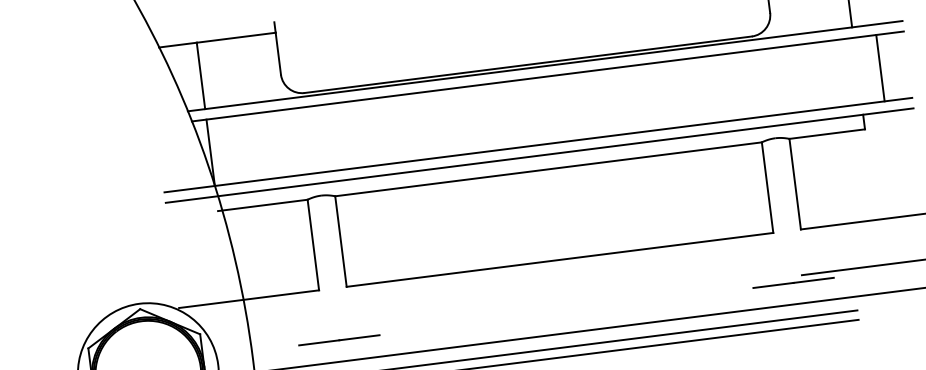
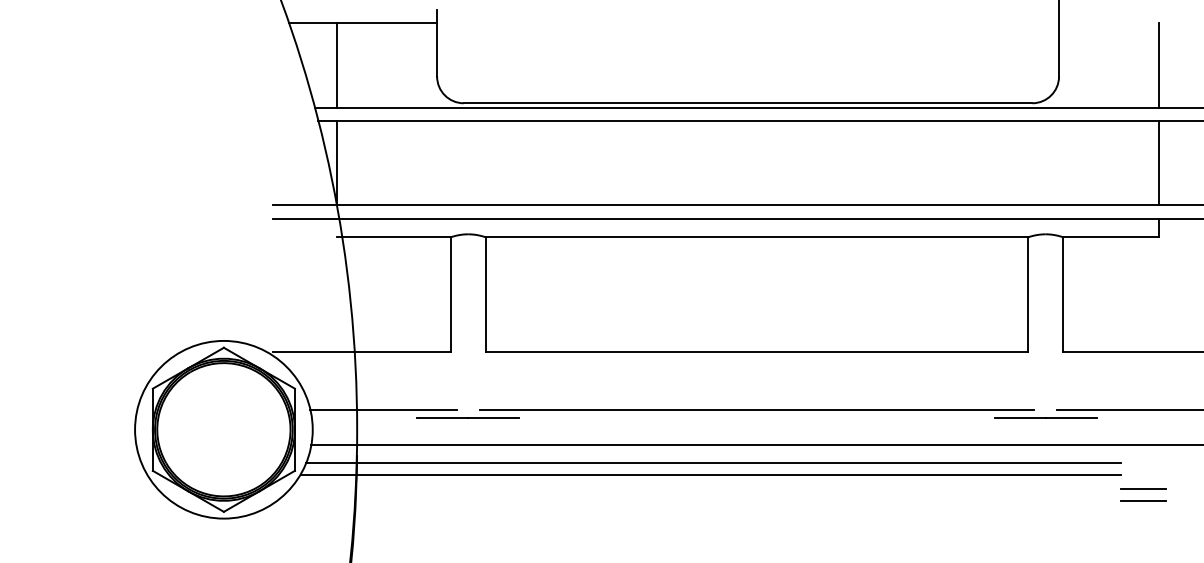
line: (880, 68) -> (1159, 163), moved
line: (565, 304) -> (756, 409), added
line: (877, 329) -> (1143, 489), added
line: (878, 338) -> (1143, 501), added
line: (271, 341) -> (383, 409), added

